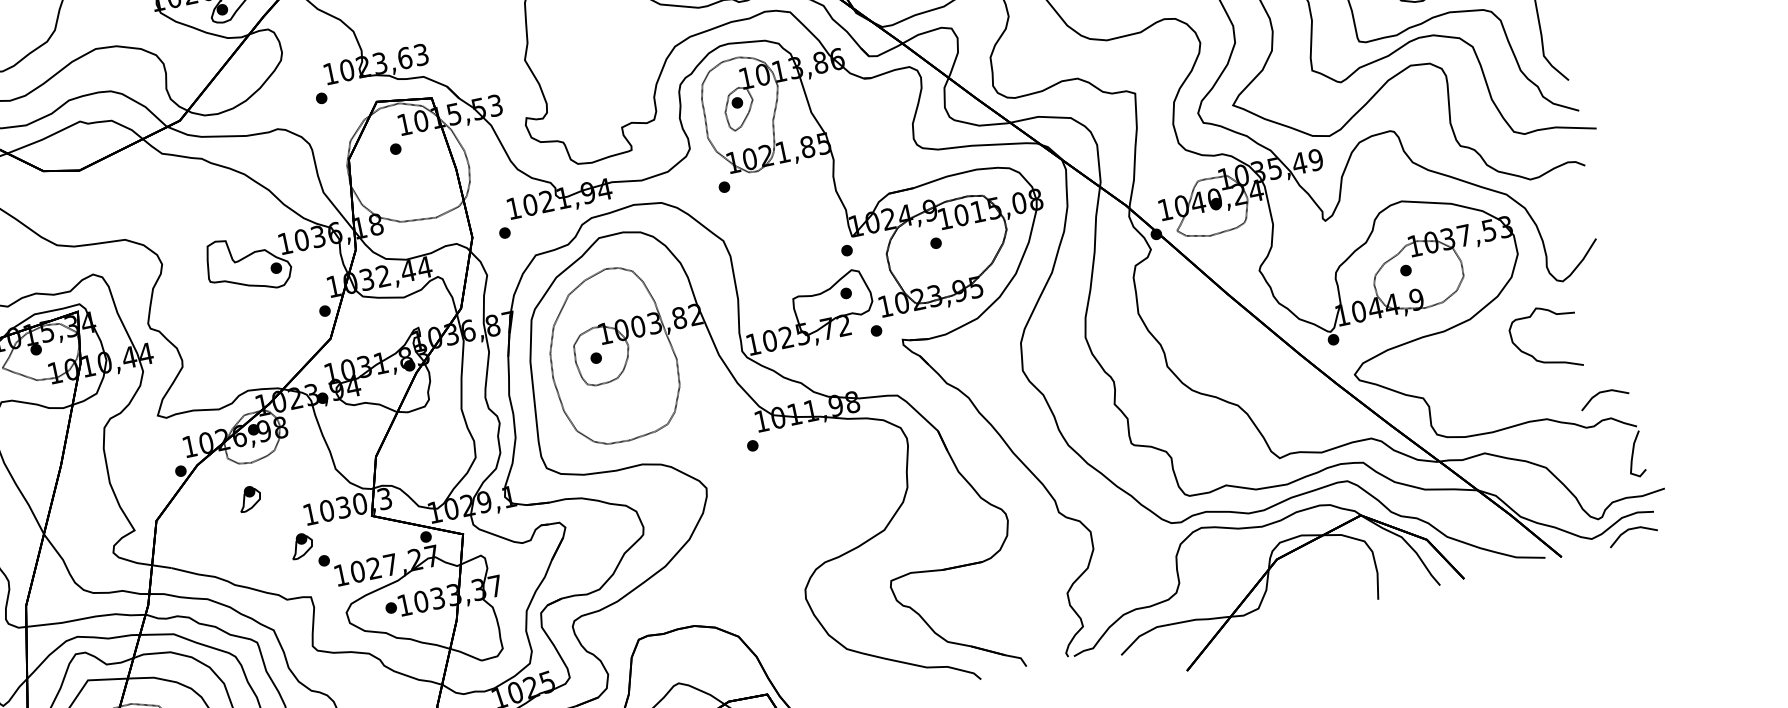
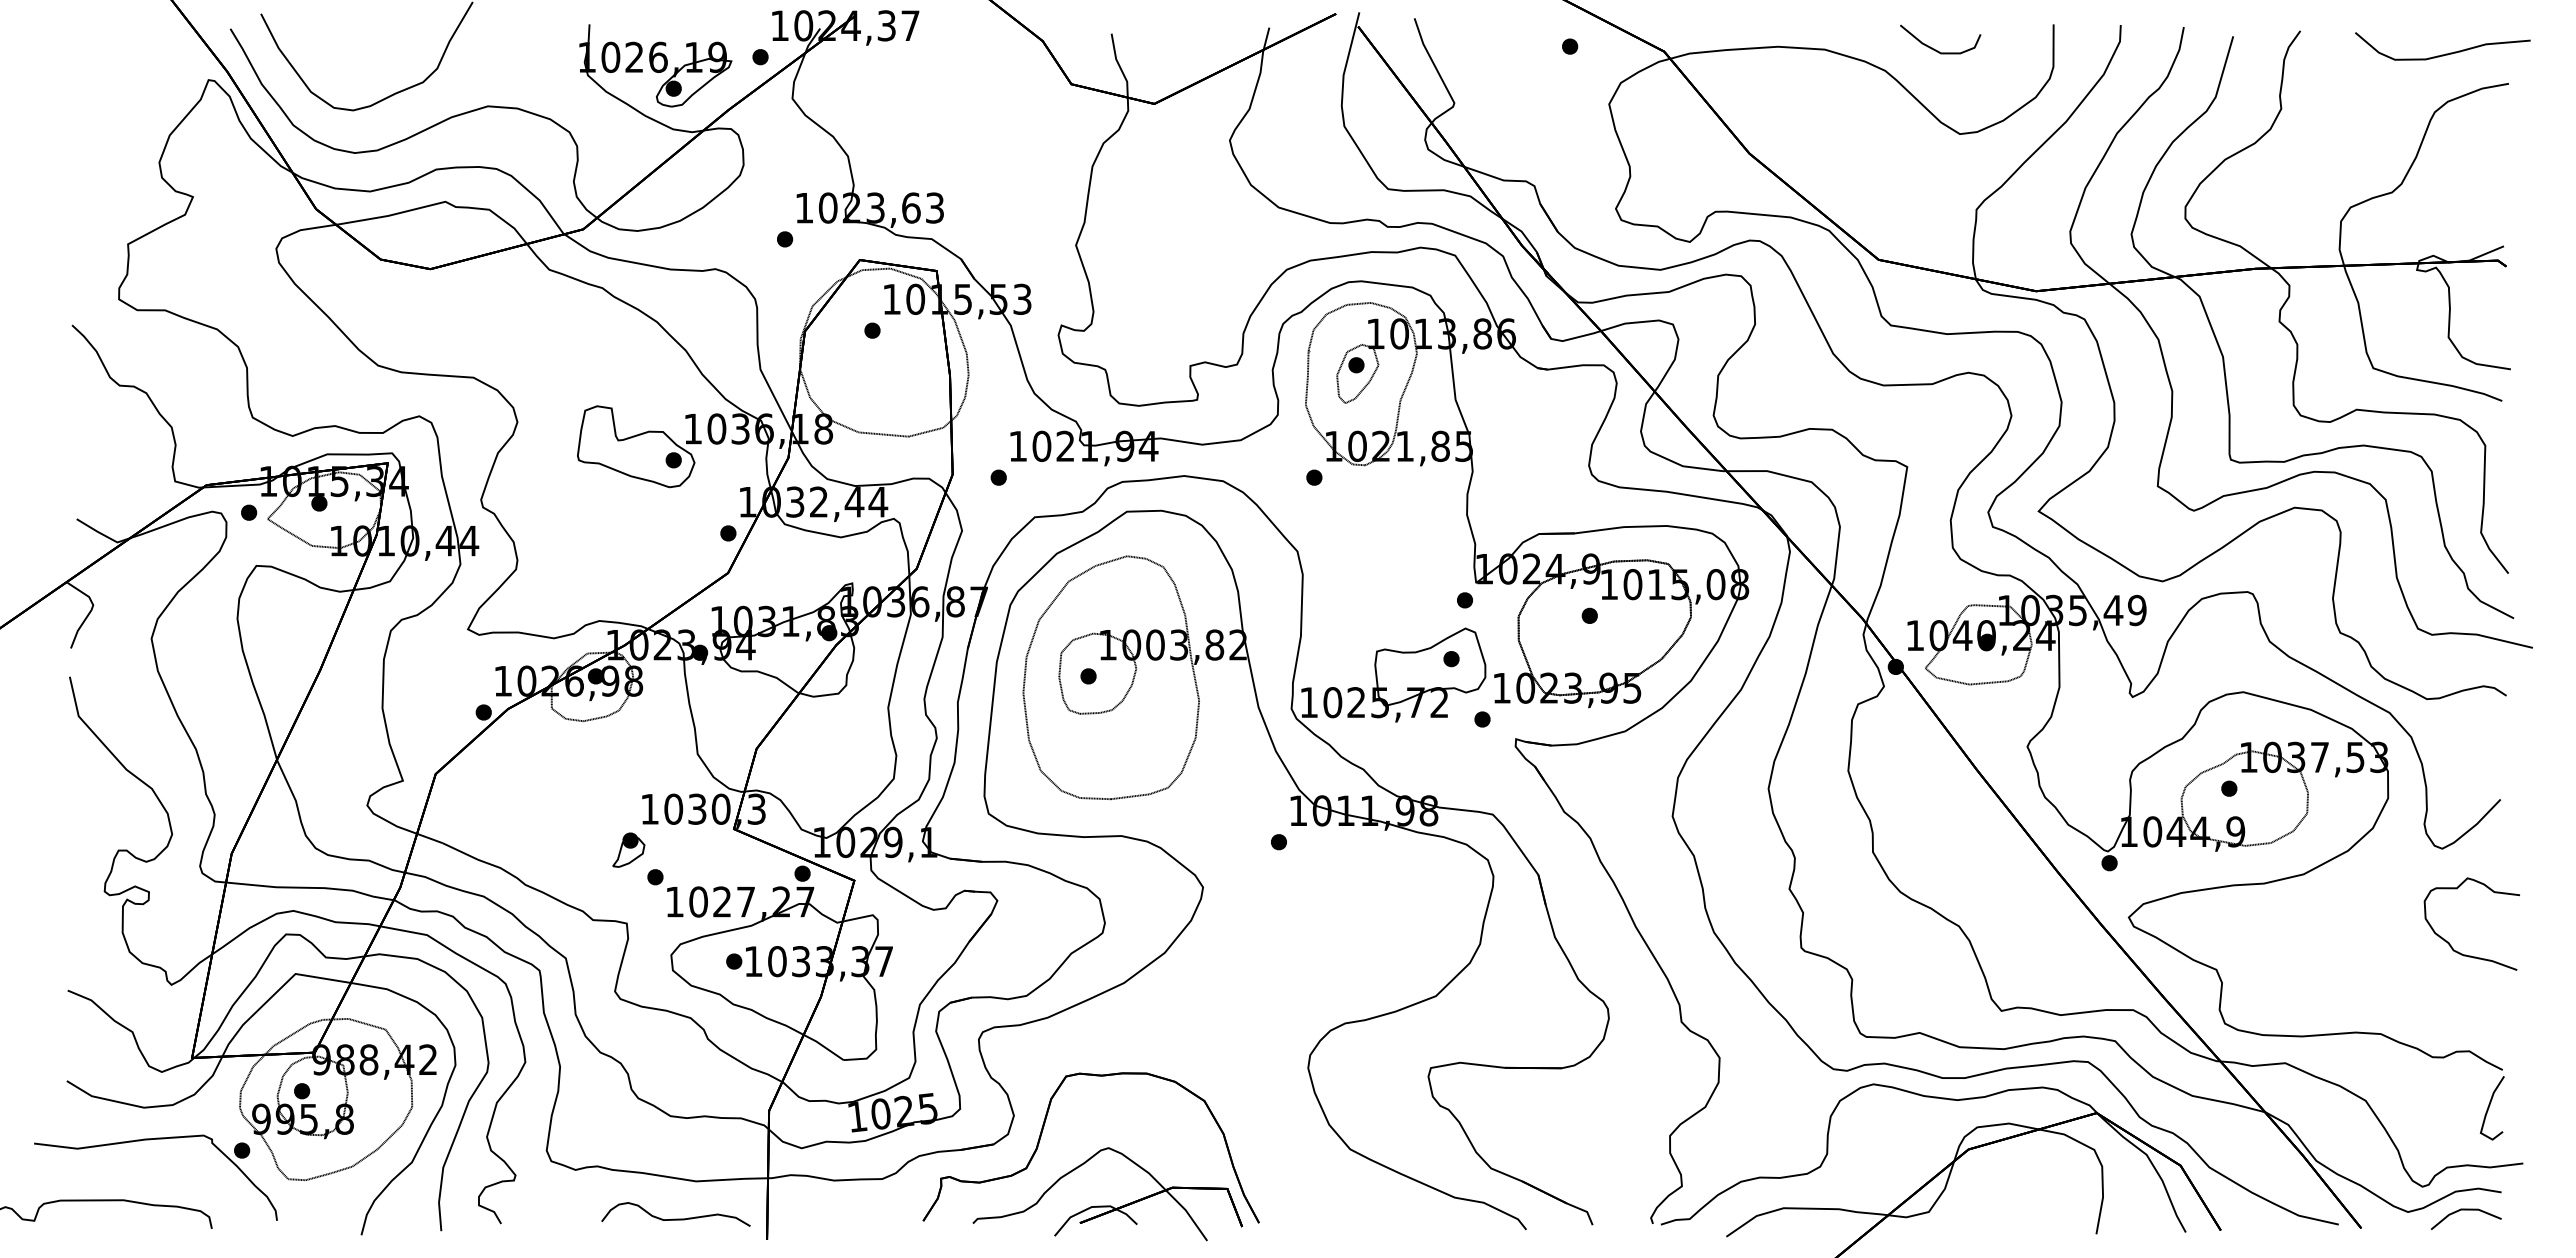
curve: (1532, 355) -> (2449, 942), moved
line: (1603, 392) -> (2466, 1013), removed
part: (249, 498) -> (570, 769), removed

